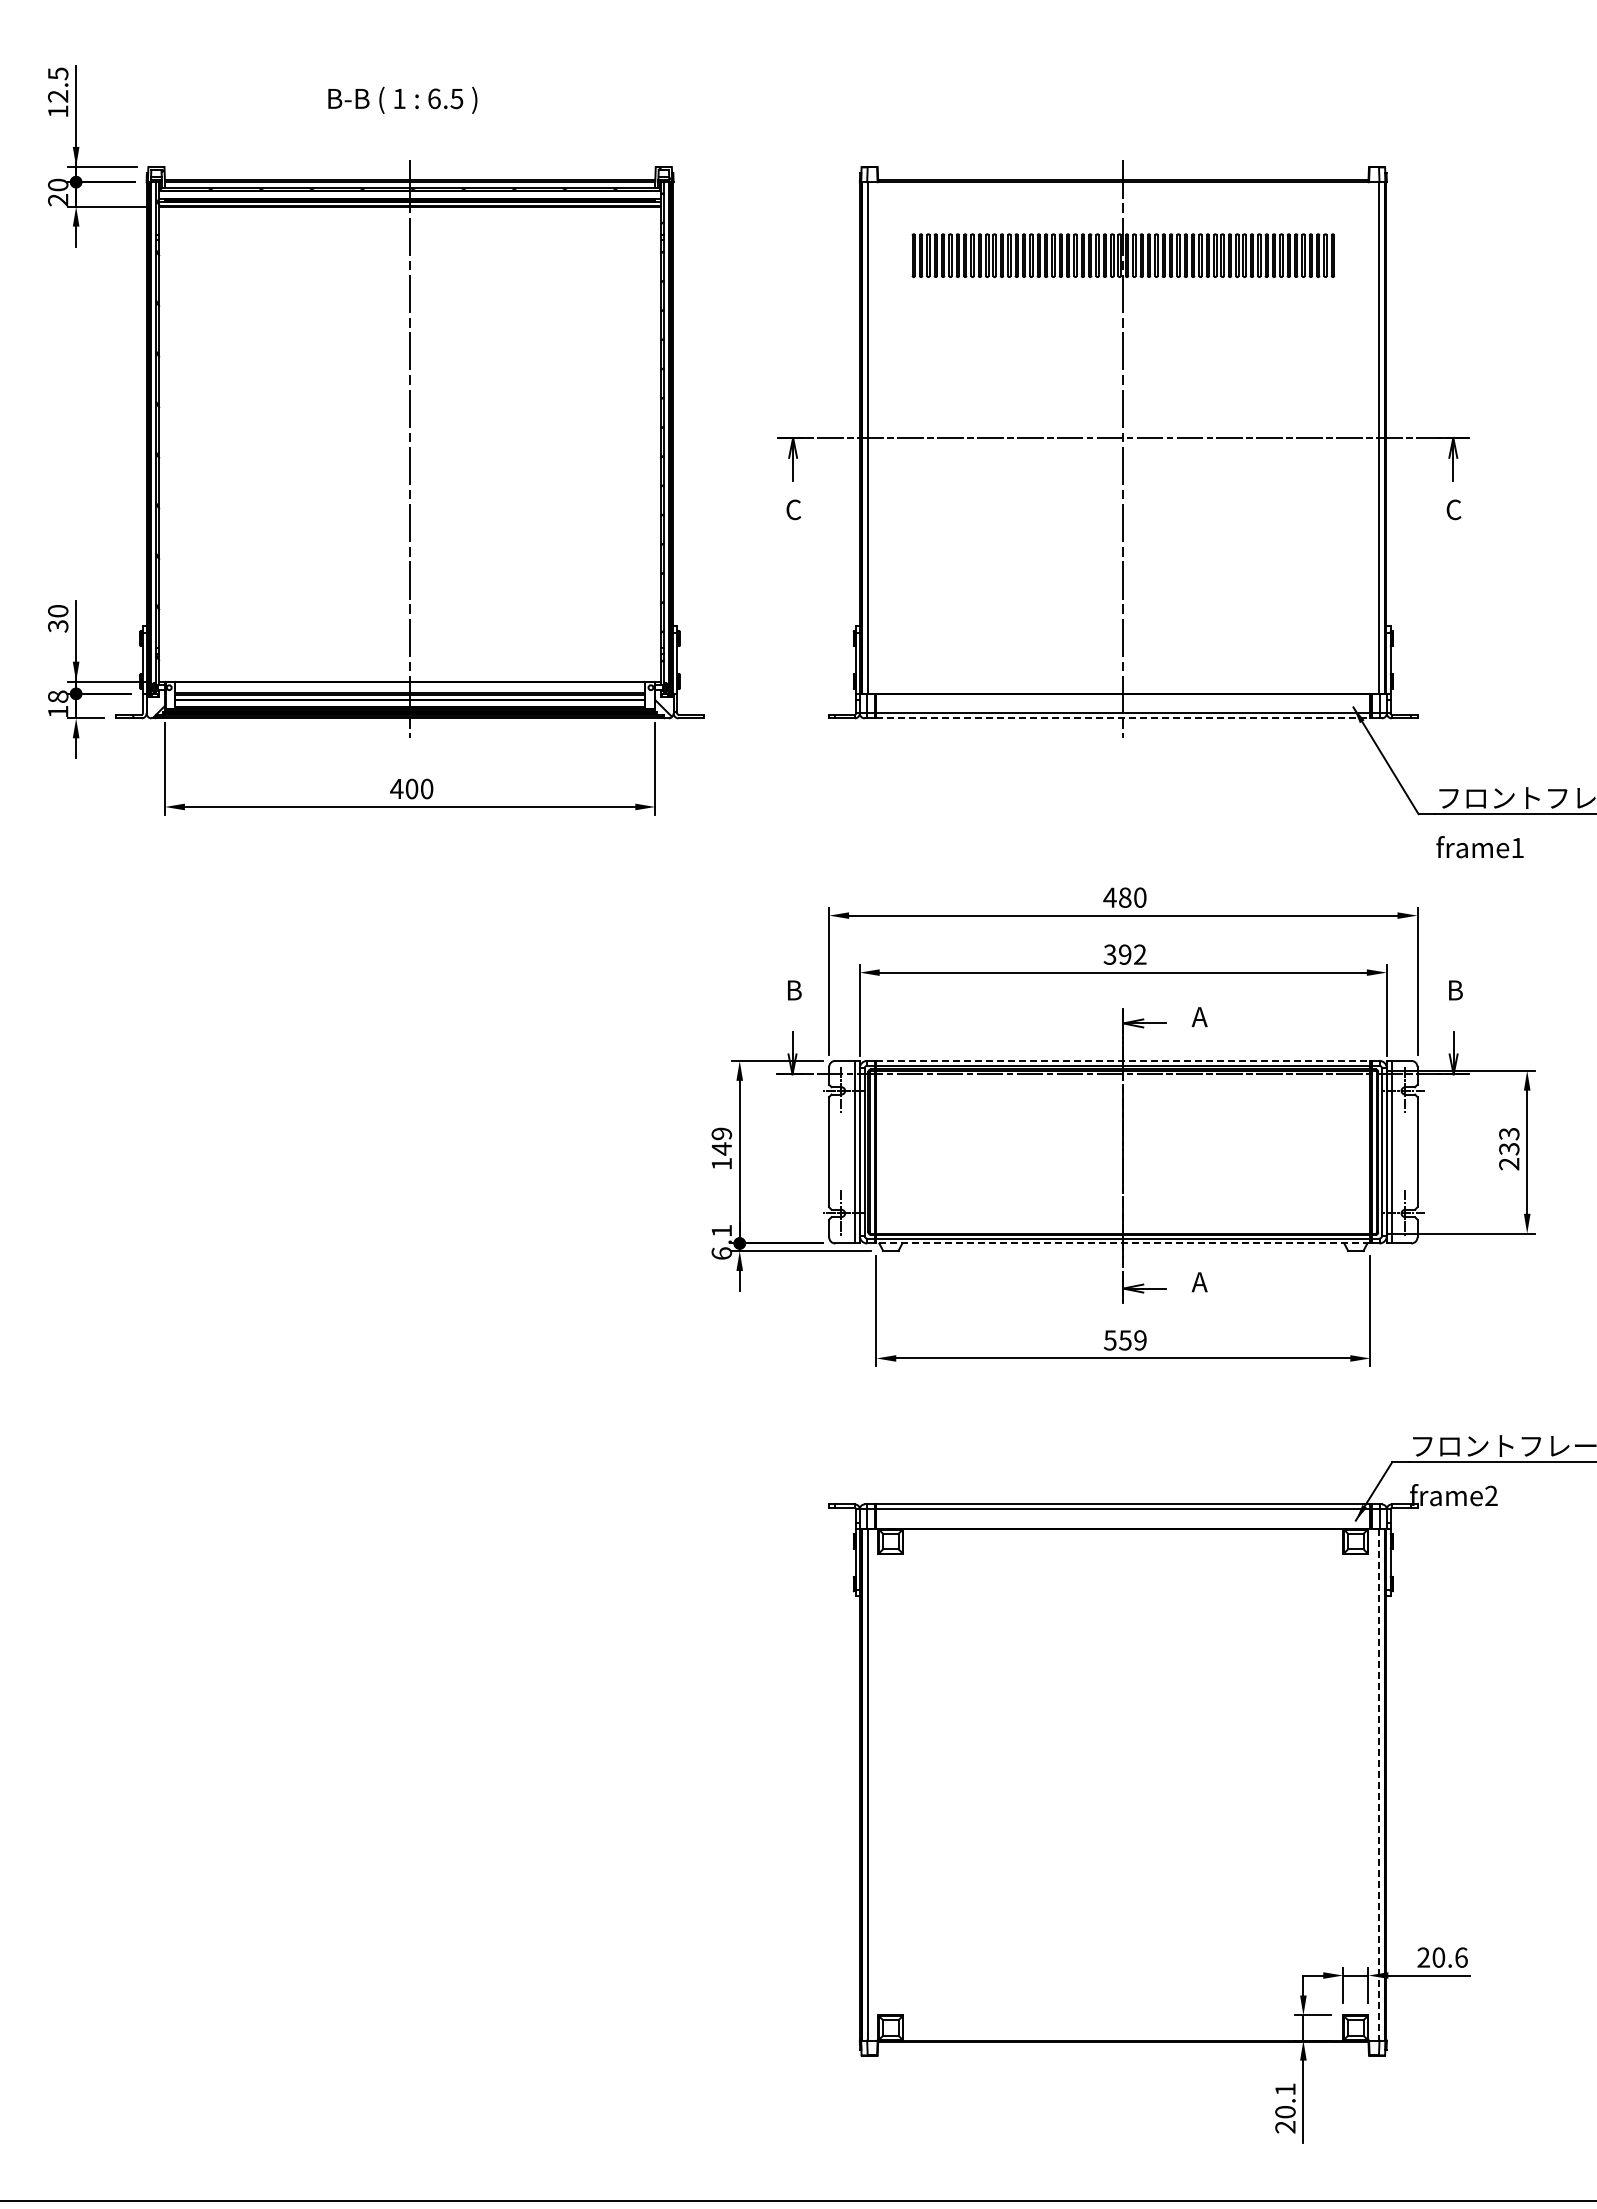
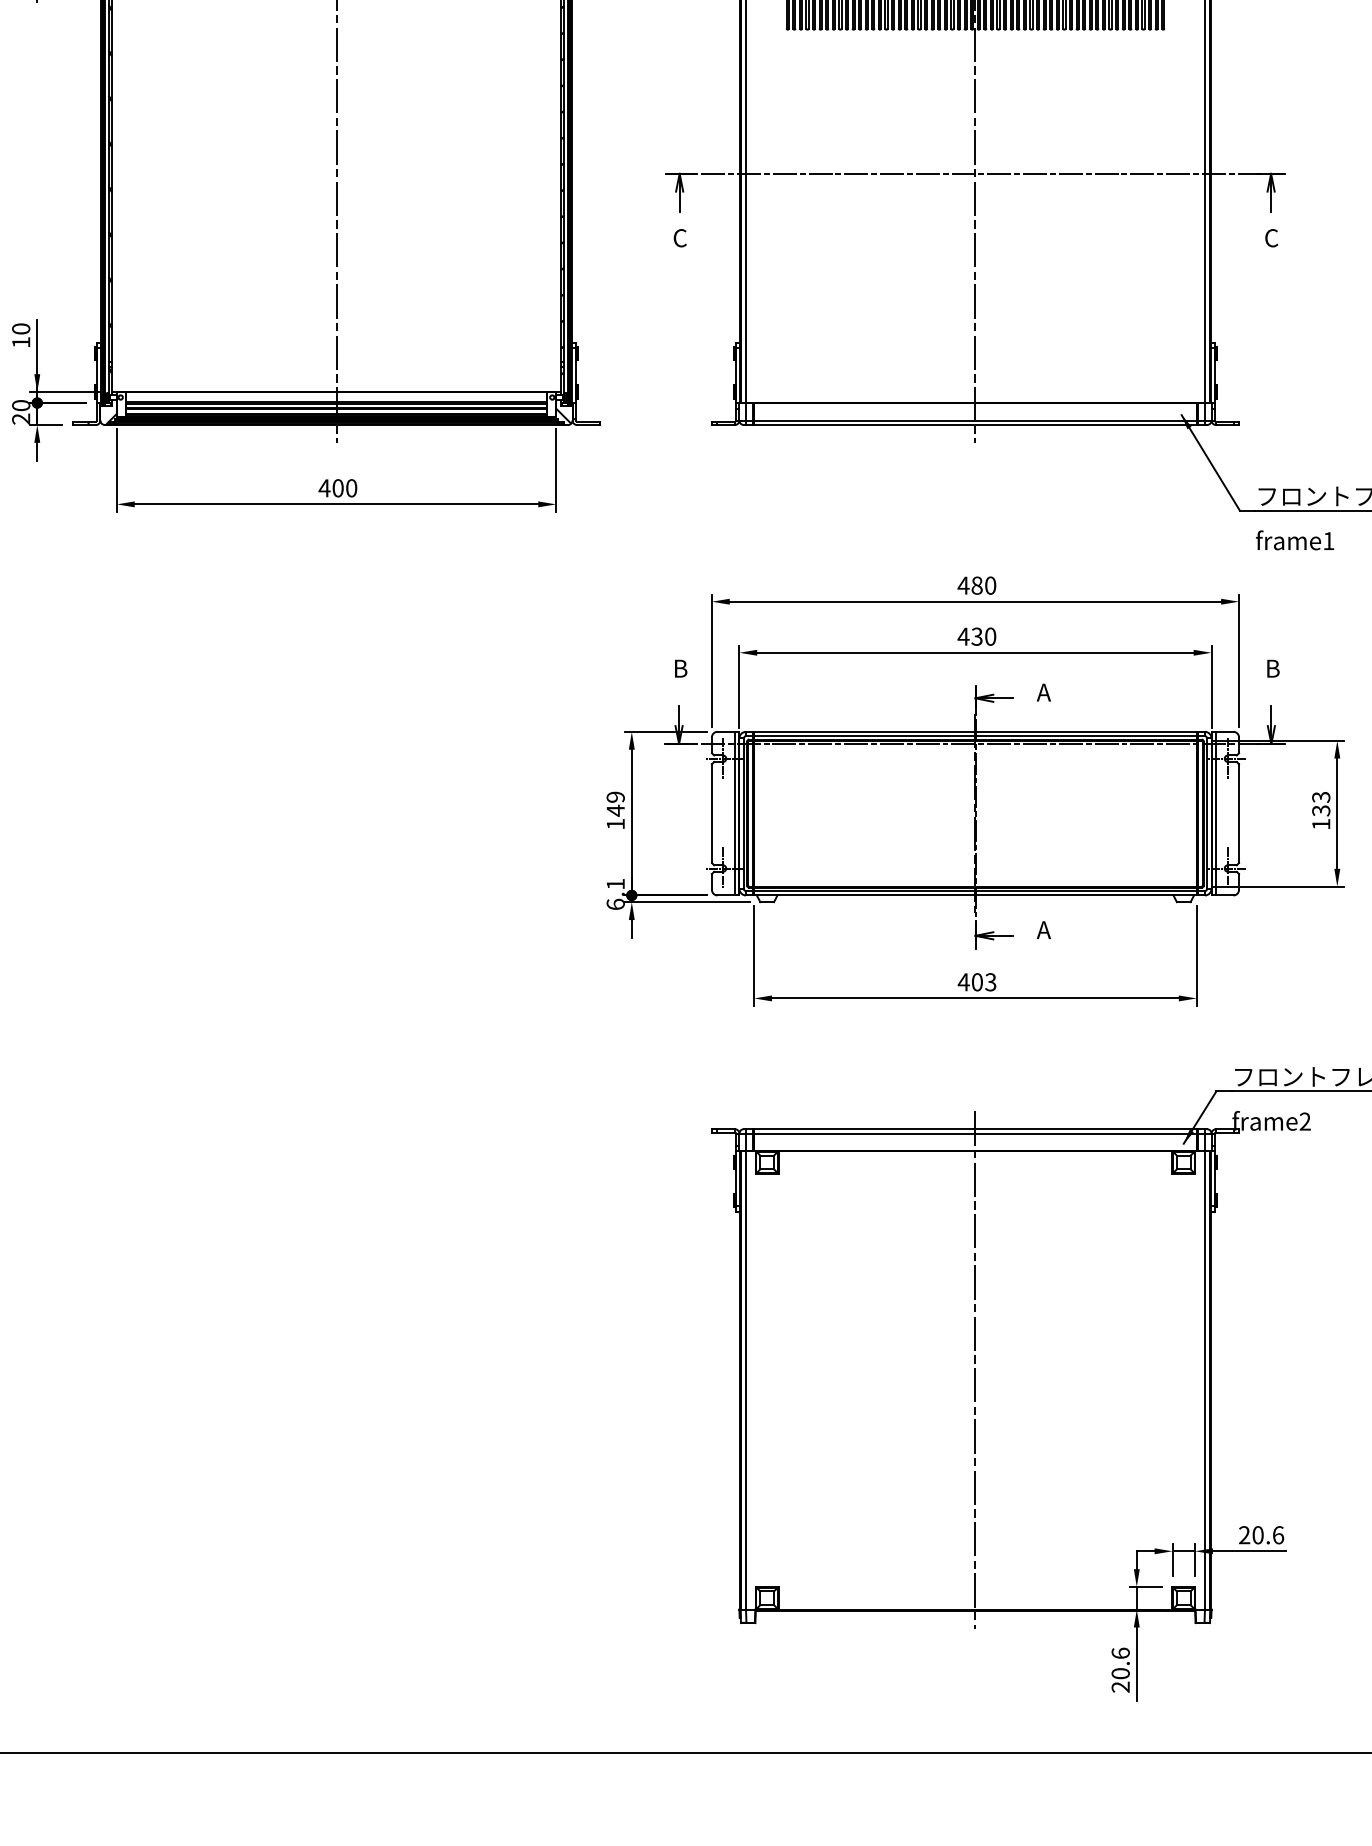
text: (58, 626) -> (21, 342), 30 -> 10
text: (58, 703) -> (21, 411), 18 -> 20
line: (1123, 718) -> (975, 425), dashed -> solid
text: (1124, 954) -> (976, 636), 392 -> 430
line: (1123, 1060) -> (975, 731), dashed -> solid
text: (1509, 1164) -> (1321, 824), 233 -> 133
line: (1123, 1243) -> (975, 895), dashed -> solid
text: (1124, 1340) -> (976, 982), 559 -> 403
line: (1123, 1773) -> (975, 1370), added
line: (1379, 1784) -> (1204, 1380), dashed -> solid
text: (1285, 2089) -> (1120, 1653), 20.1 -> 20.6

